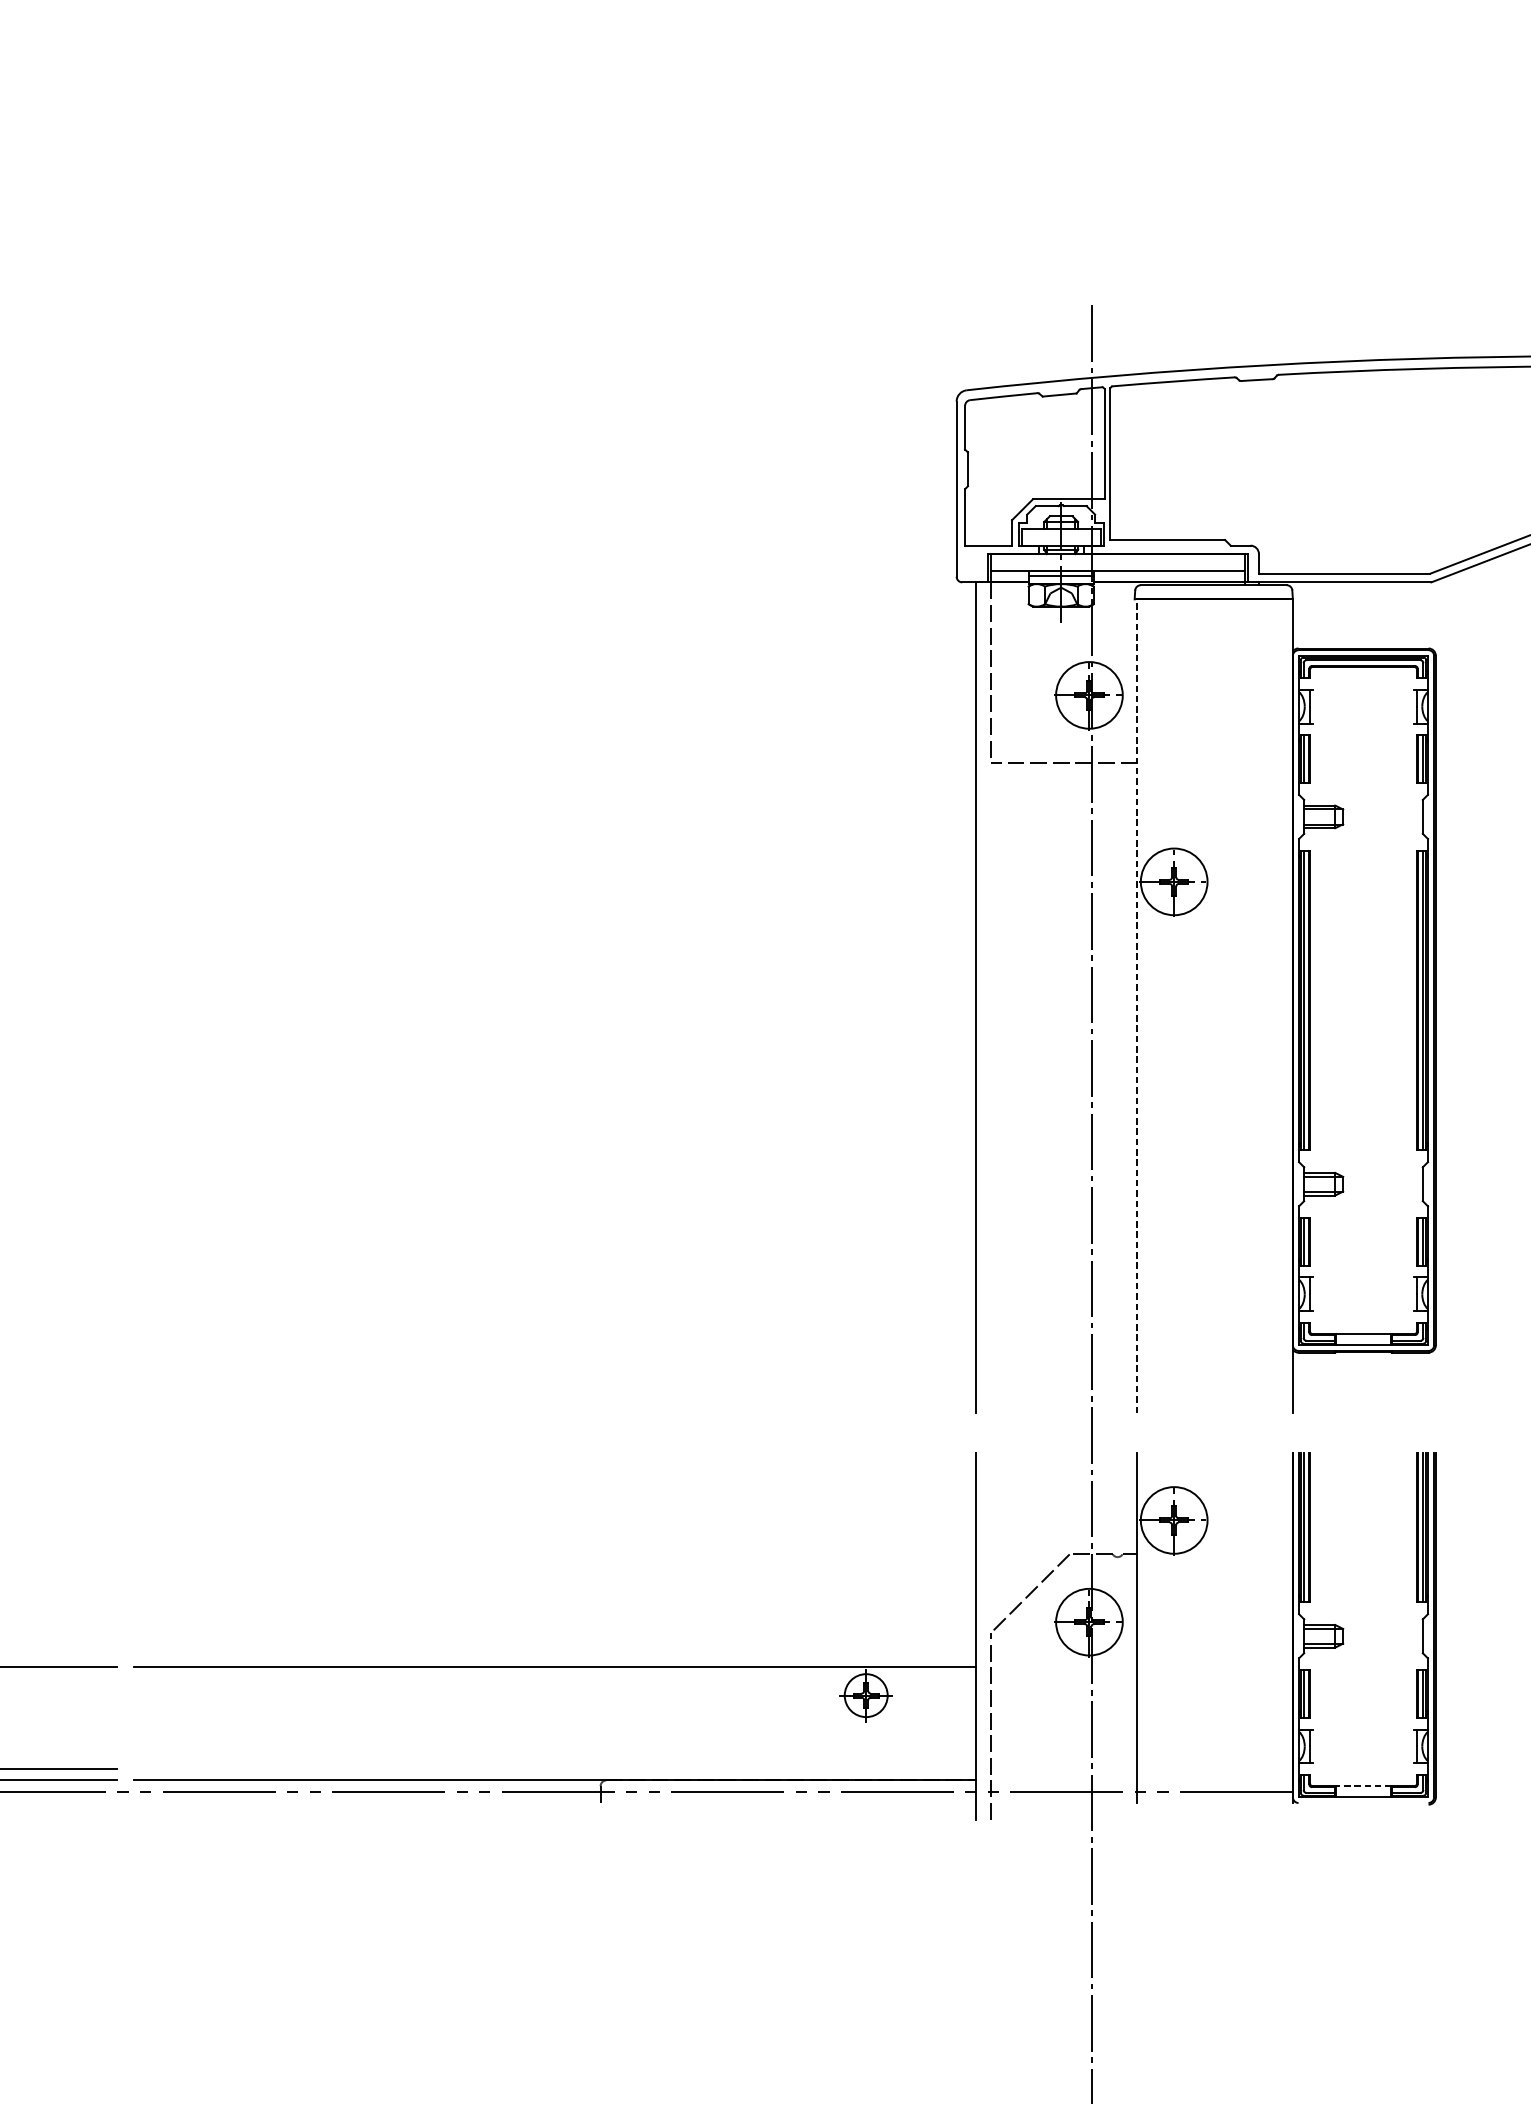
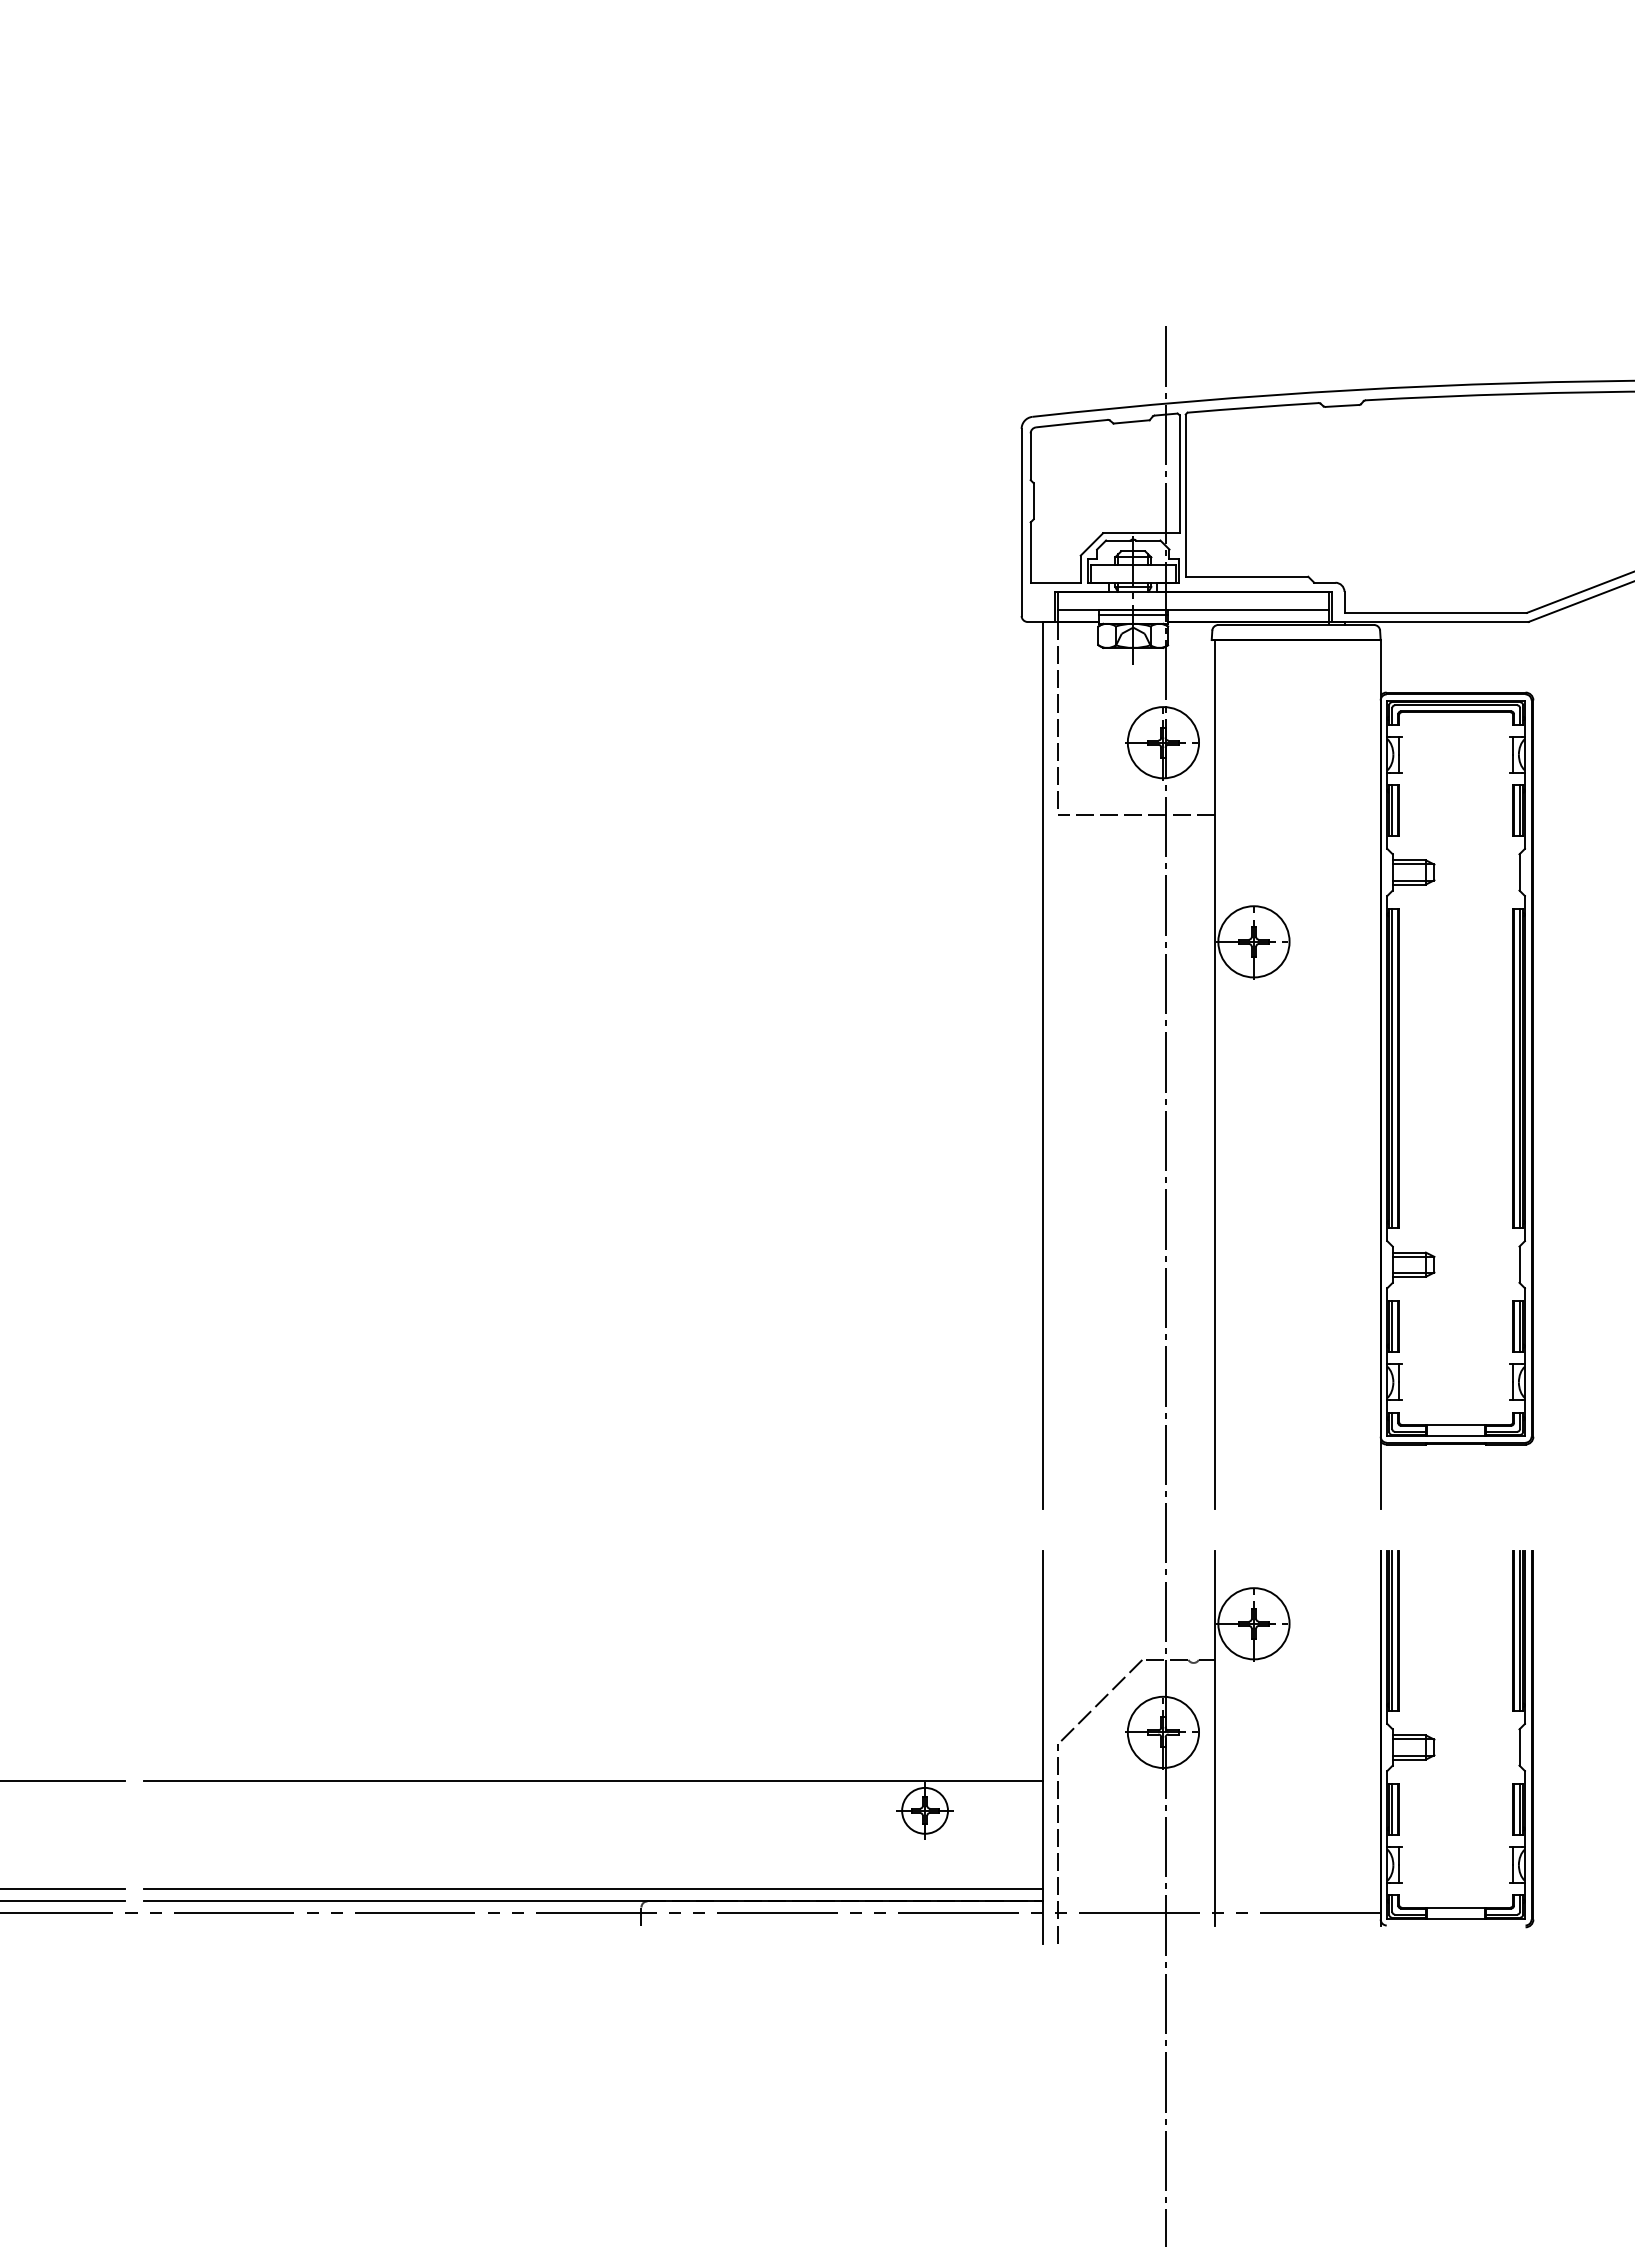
line: (1137, 1006) -> (1214, 1074), dashed -> solid
line: (554, 1769) -> (592, 1889), added
line: (1362, 1786) -> (1455, 1907), dashed -> solid

